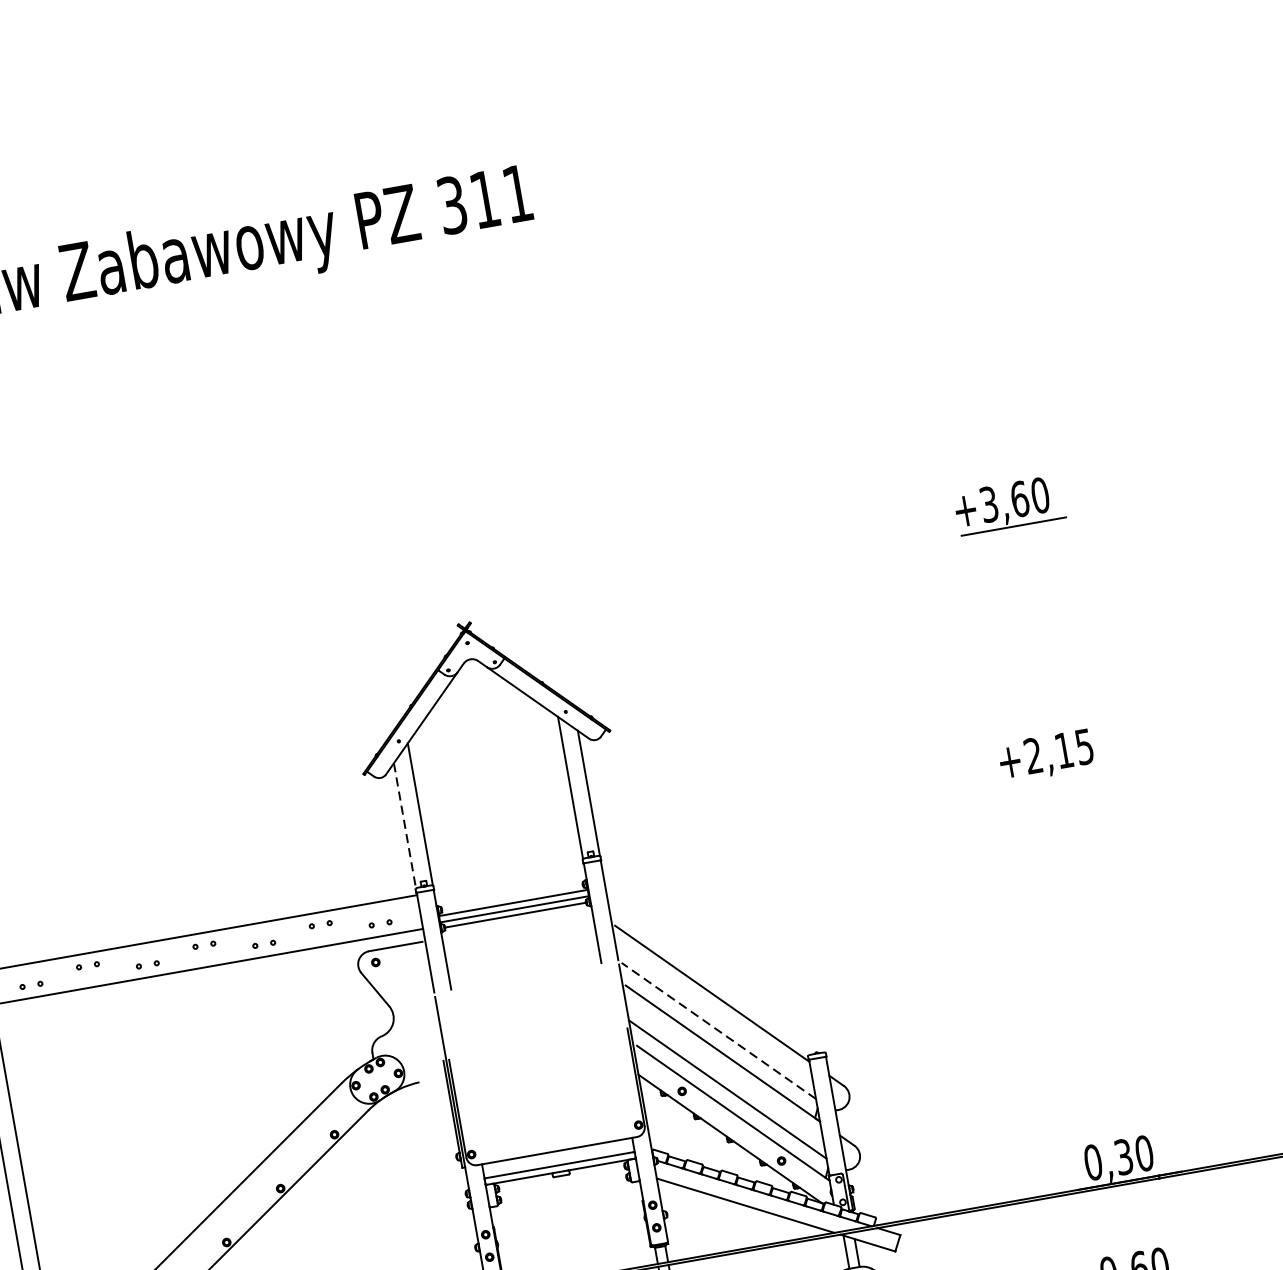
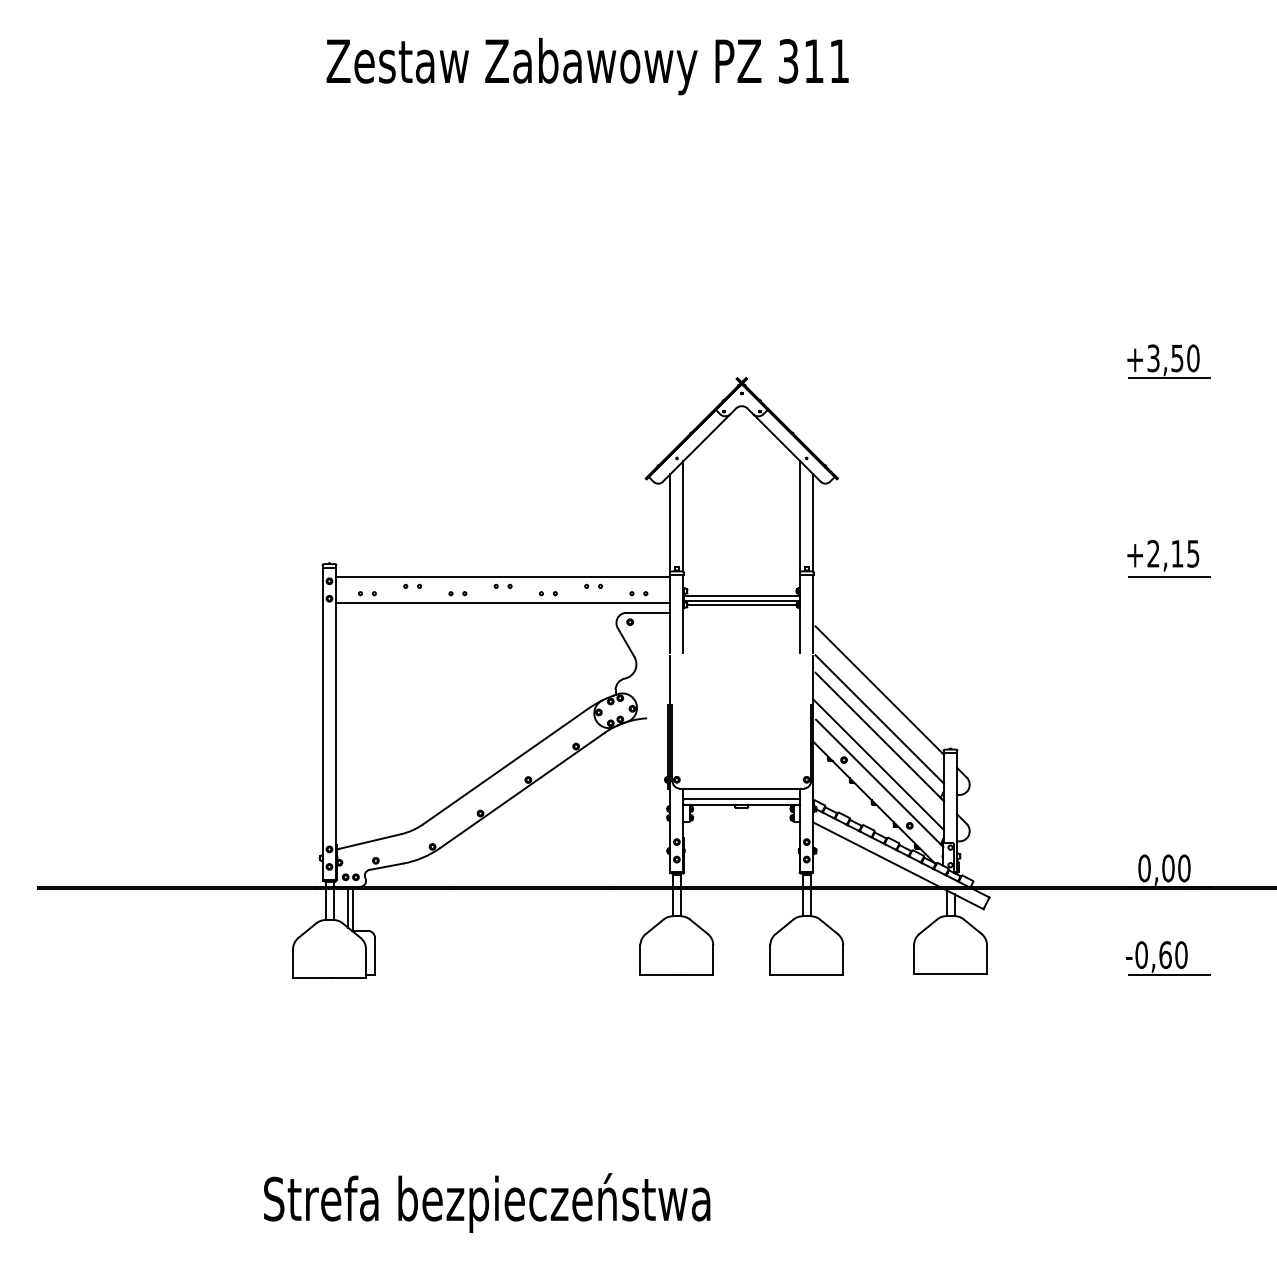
text: (1019, 499) -> (1177, 358), +3,60 -> +3,50
line: (1057, 781) -> (1168, 576), added
line: (405, 825) -> (670, 522), dashed -> solid
line: (718, 1031) -> (879, 719), dashed -> solid
text: (1124, 1157) -> (1168, 868), 0,30 -> 0,00

